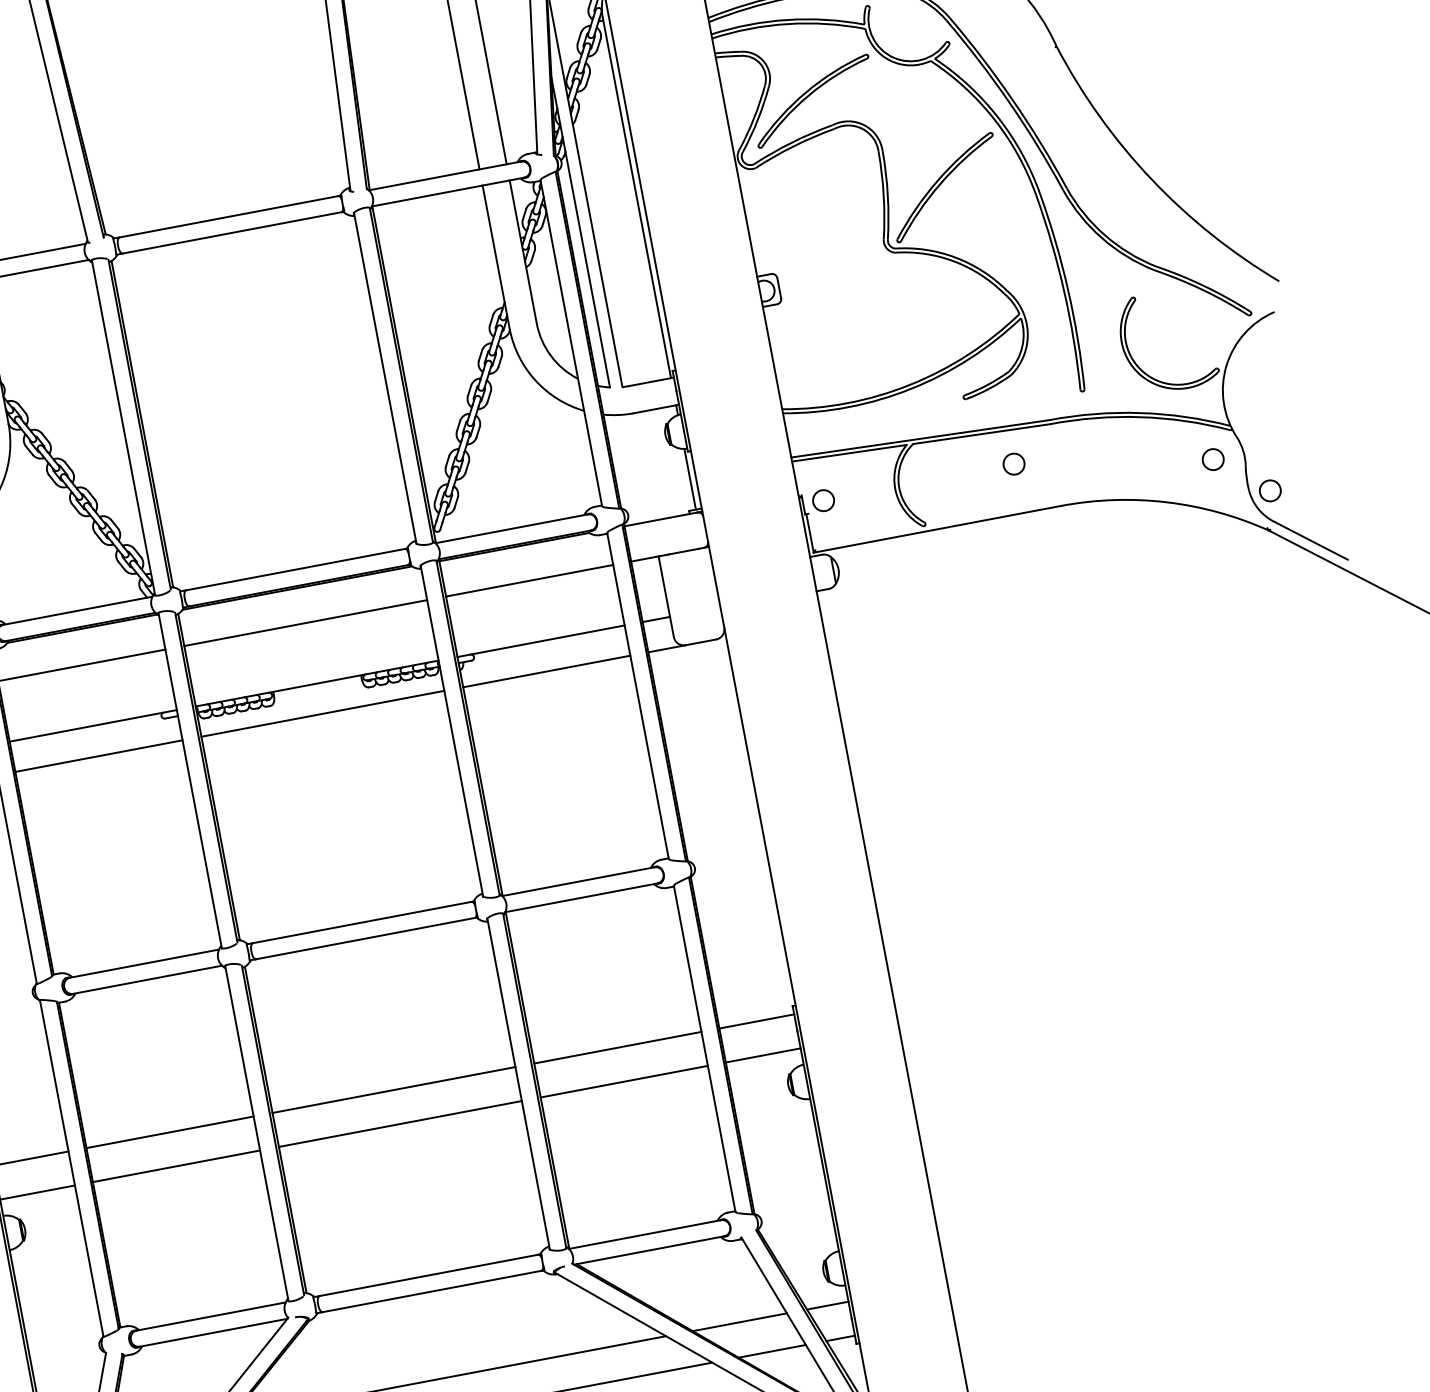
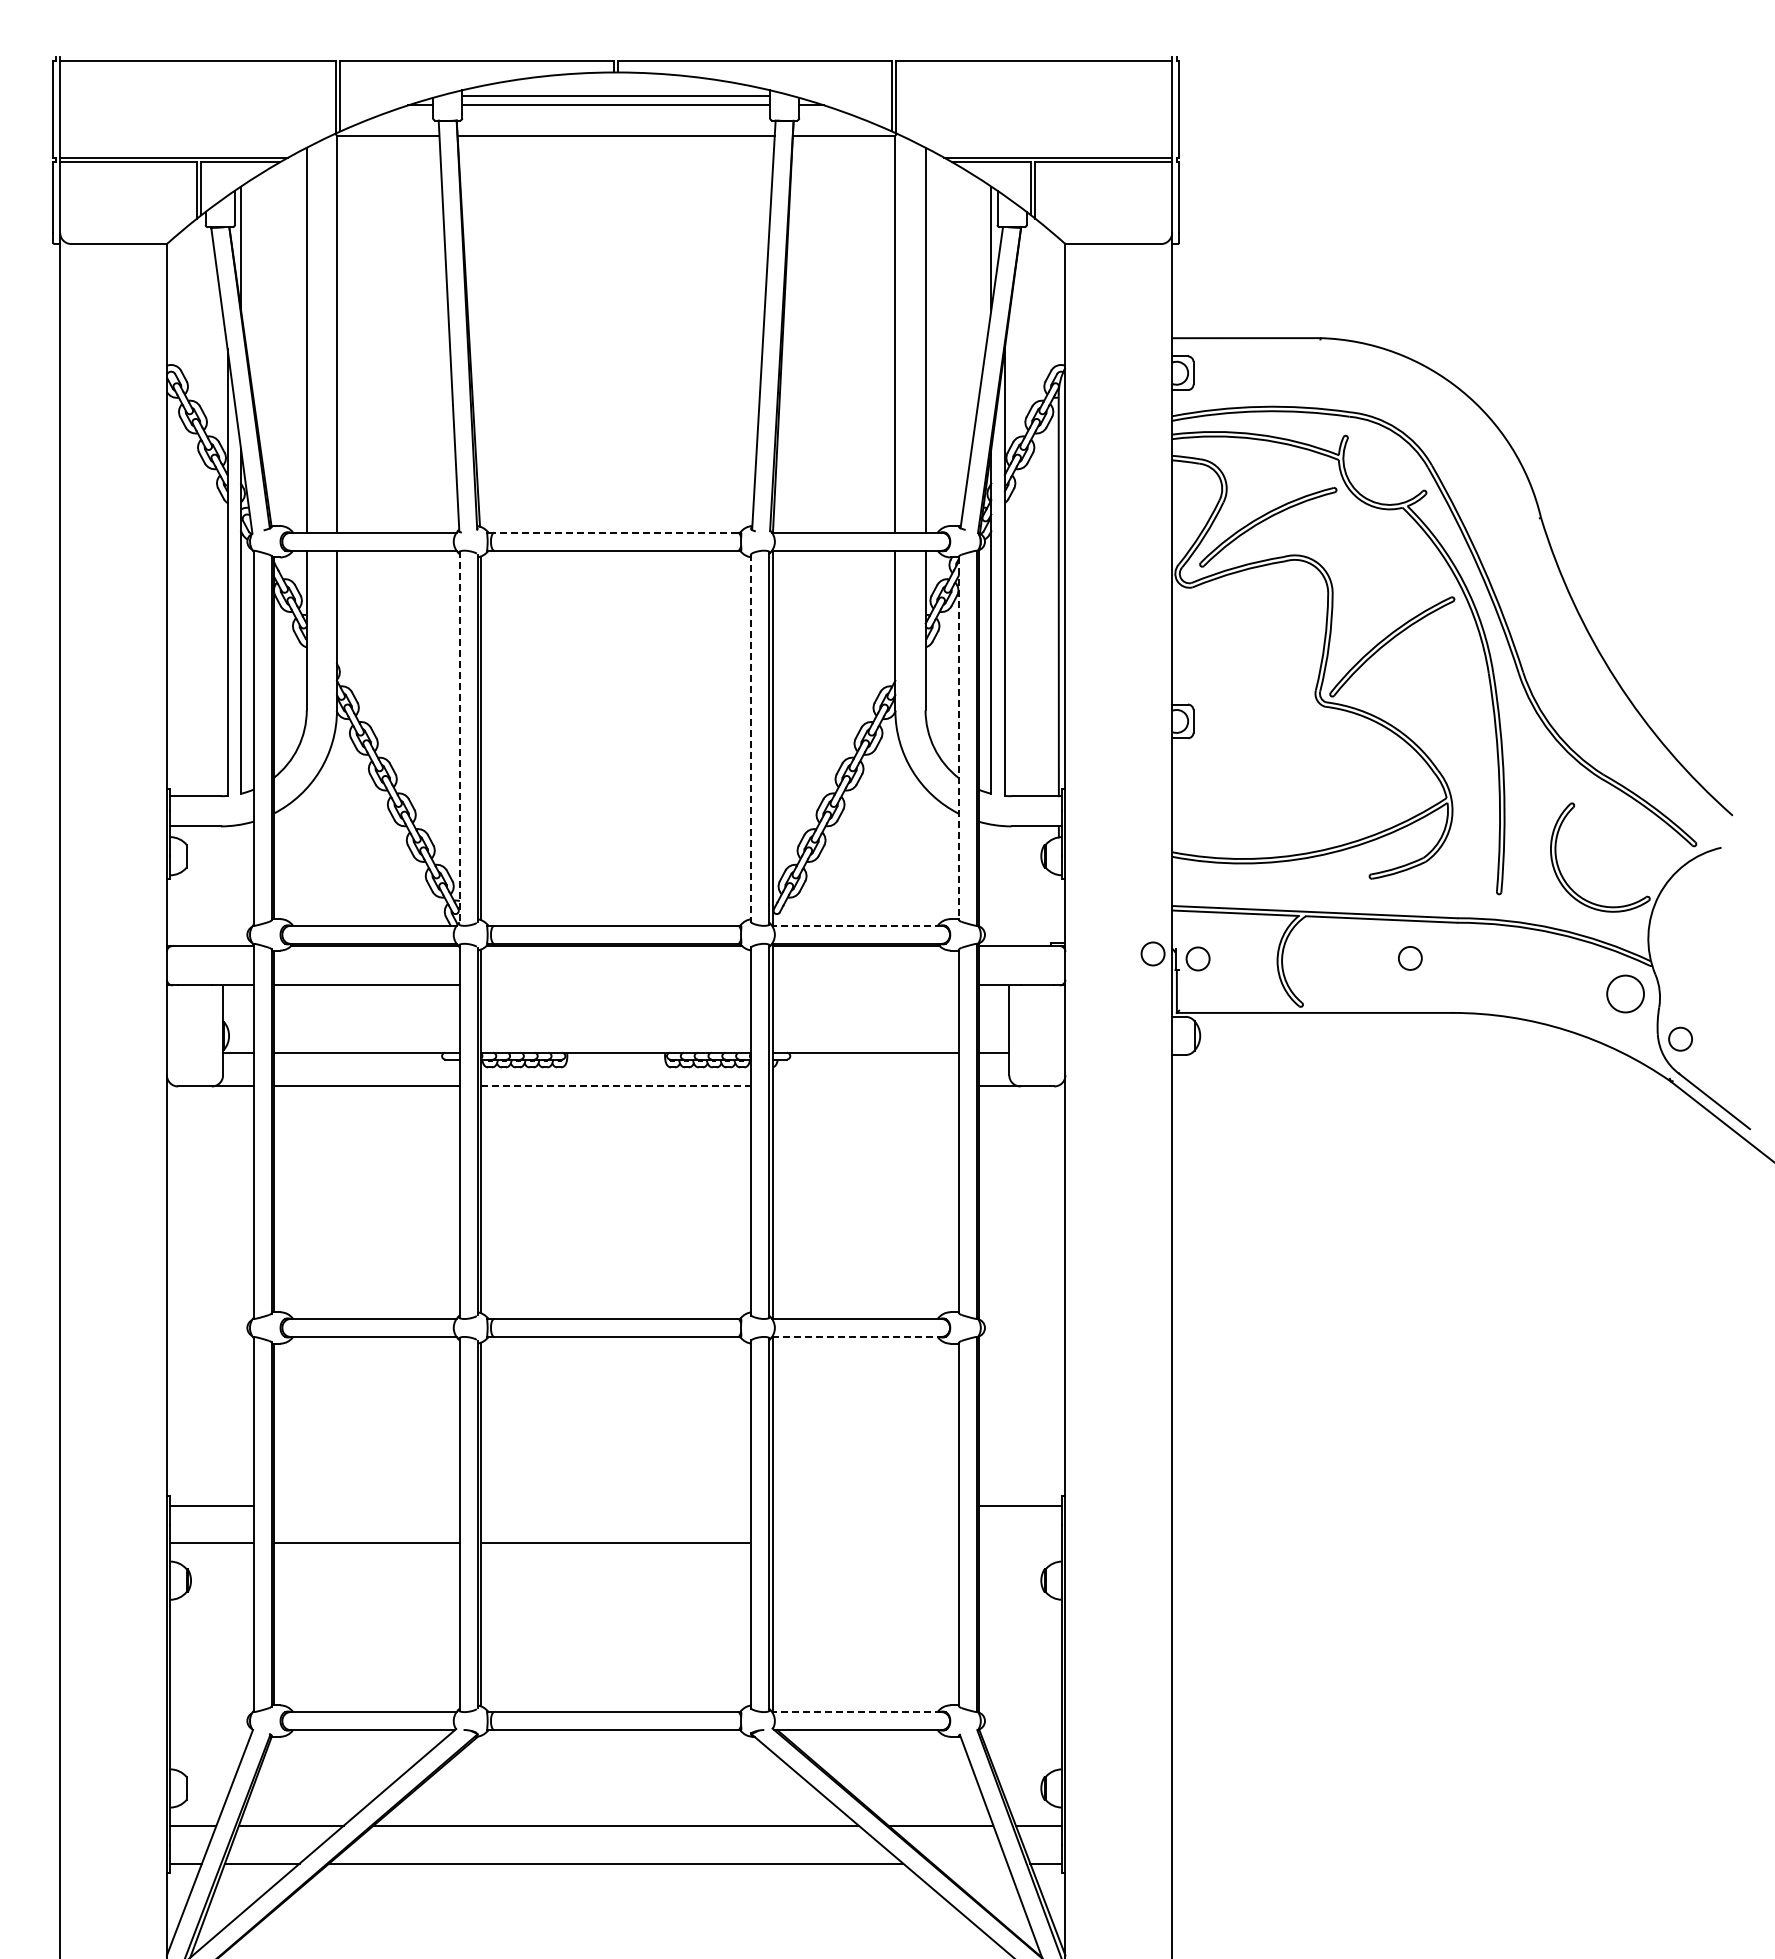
line: (229, 216) -> (616, 532), solid -> dashed
line: (571, 343) -> (958, 738), solid -> dashed
line: (385, 378) -> (751, 738), solid -> dashed
line: (123, 428) -> (459, 738), solid -> dashed
circle: (1213, 459) -> (1625, 993), size x1.6
line: (689, 479) -> (1058, 908), removed
circle: (781, 503) -> (1152, 953), added
line: (511, 528) -> (856, 925), solid -> dashed
line: (529, 580) -> (865, 985), removed
line: (305, 623) -> (615, 985), removed
line: (546, 671) -> (865, 1086), removed
line: (323, 713) -> (616, 1086), solid -> dashed
line: (581, 897) -> (856, 1336), solid -> dashed
line: (617, 1047) -> (865, 1505), removed
line: (763, 1055) -> (1020, 1543), removed
line: (624, 1081) -> (865, 1543), removed
line: (393, 1090) -> (615, 1505), removed
line: (169, 1132) -> (366, 1505), removed
line: (644, 1234) -> (856, 1712), solid -> dashed
line: (771, 1351) -> (969, 1863), removed

